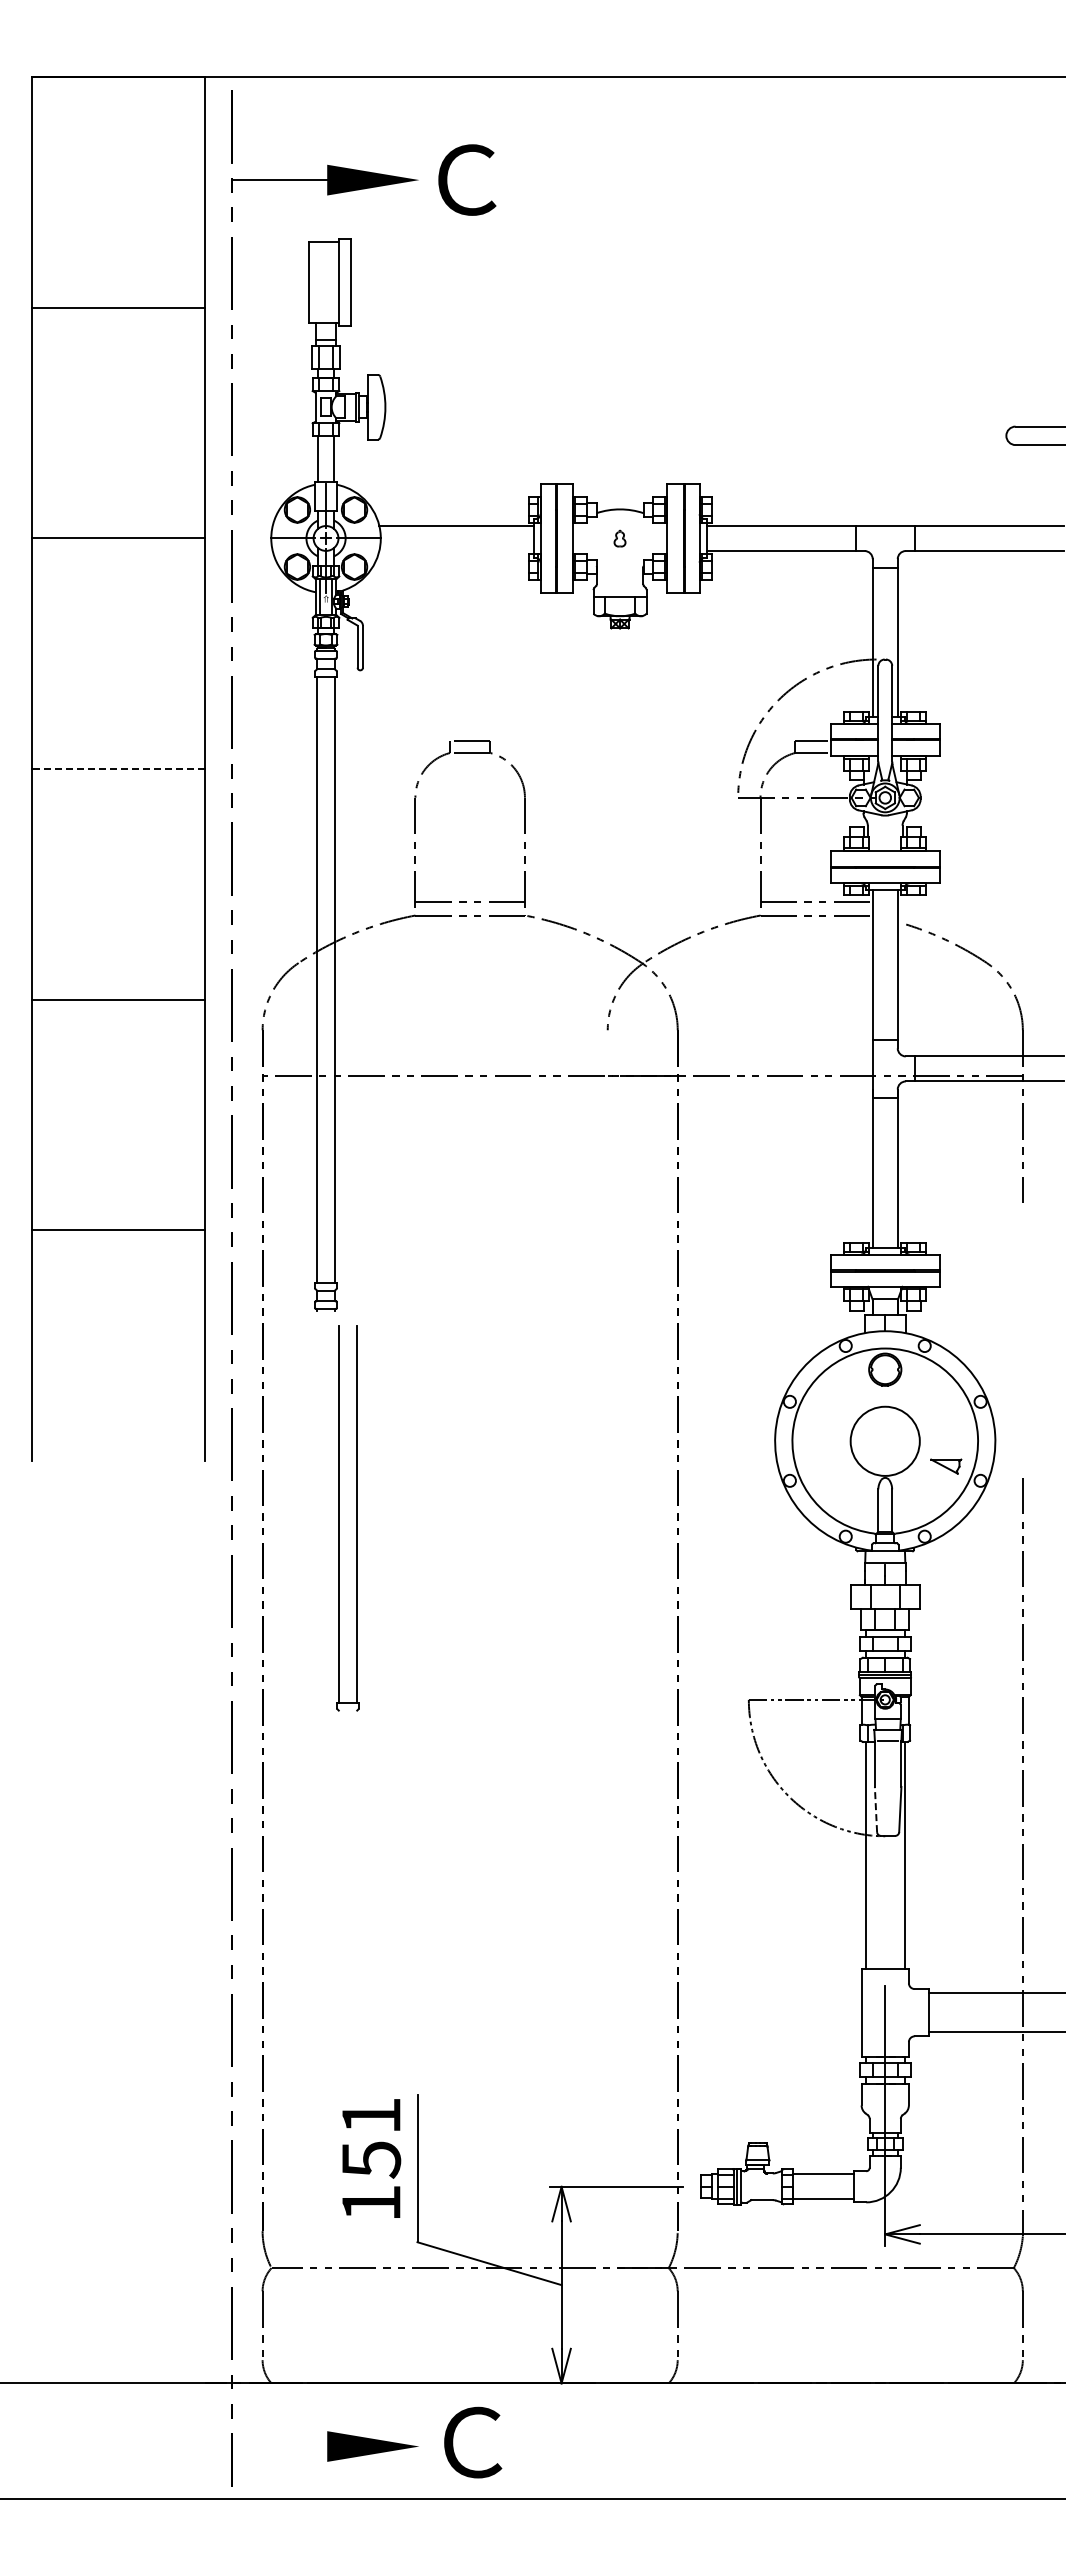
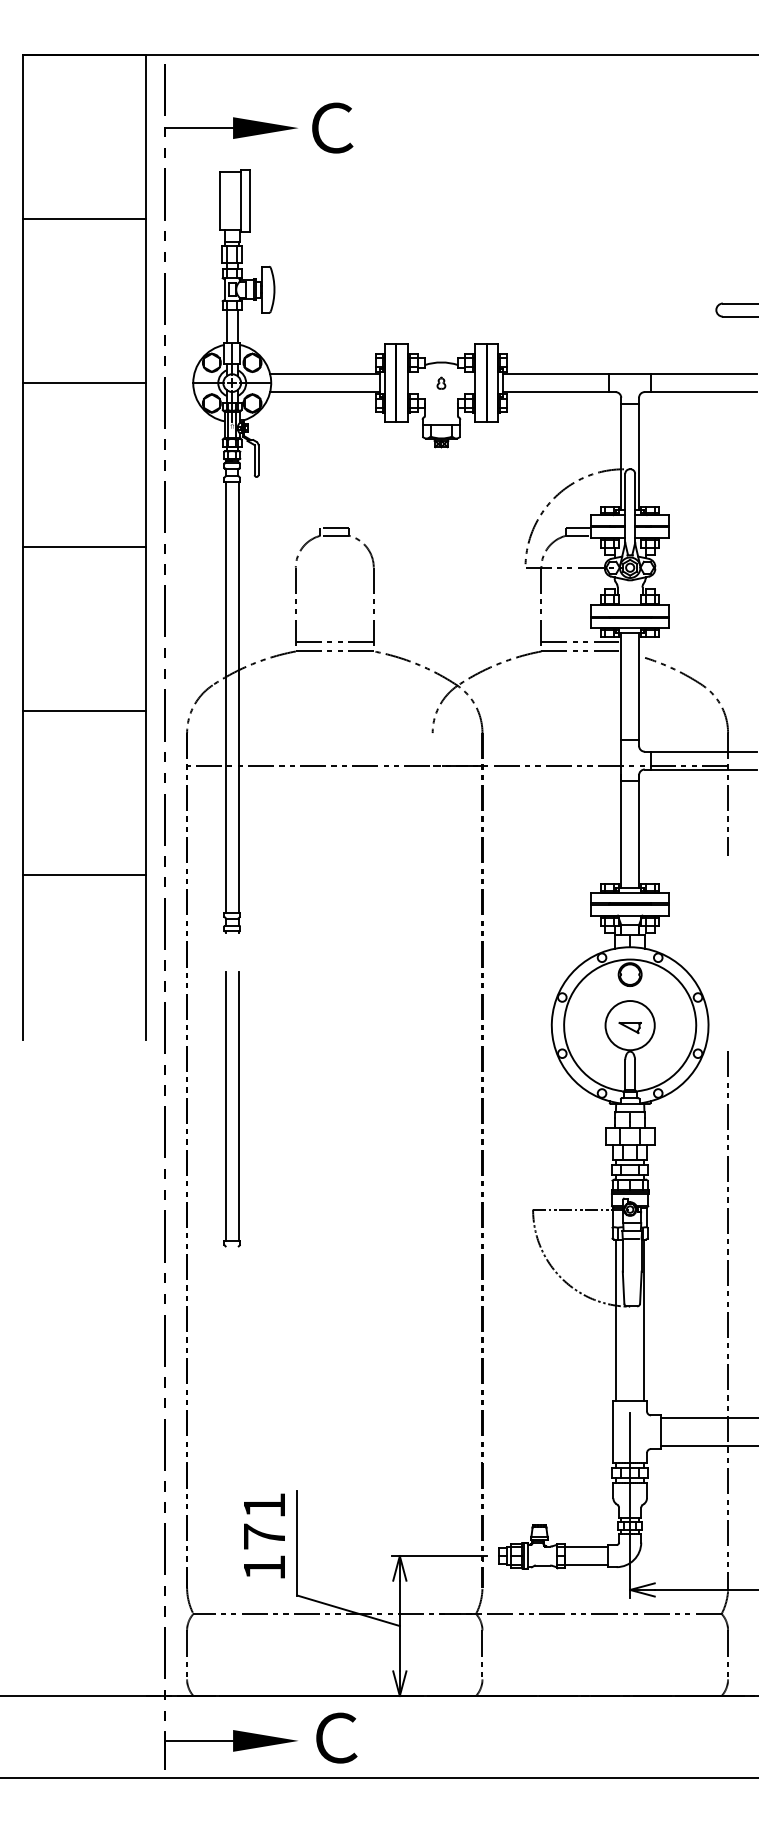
line: (456, 551) -> (325, 392), added
line: (118, 769) -> (84, 547), dashed -> solid
part: (946, 1466) -> (630, 1027), moved
part: (339, 1518) -> (226, 1109), moved
line: (875, 1809) -> (623, 1287), dashed -> solid
text: (371, 2159) -> (264, 1536), 151 -> 171
line: (279, 2446) -> (199, 1740), added

